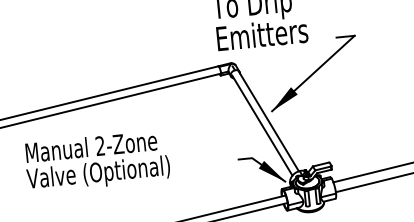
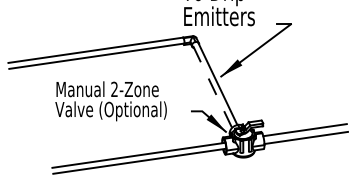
line: (262, 126) -> (212, 87), solid -> dashed
text: (96, 162) -> (110, 101), moved

